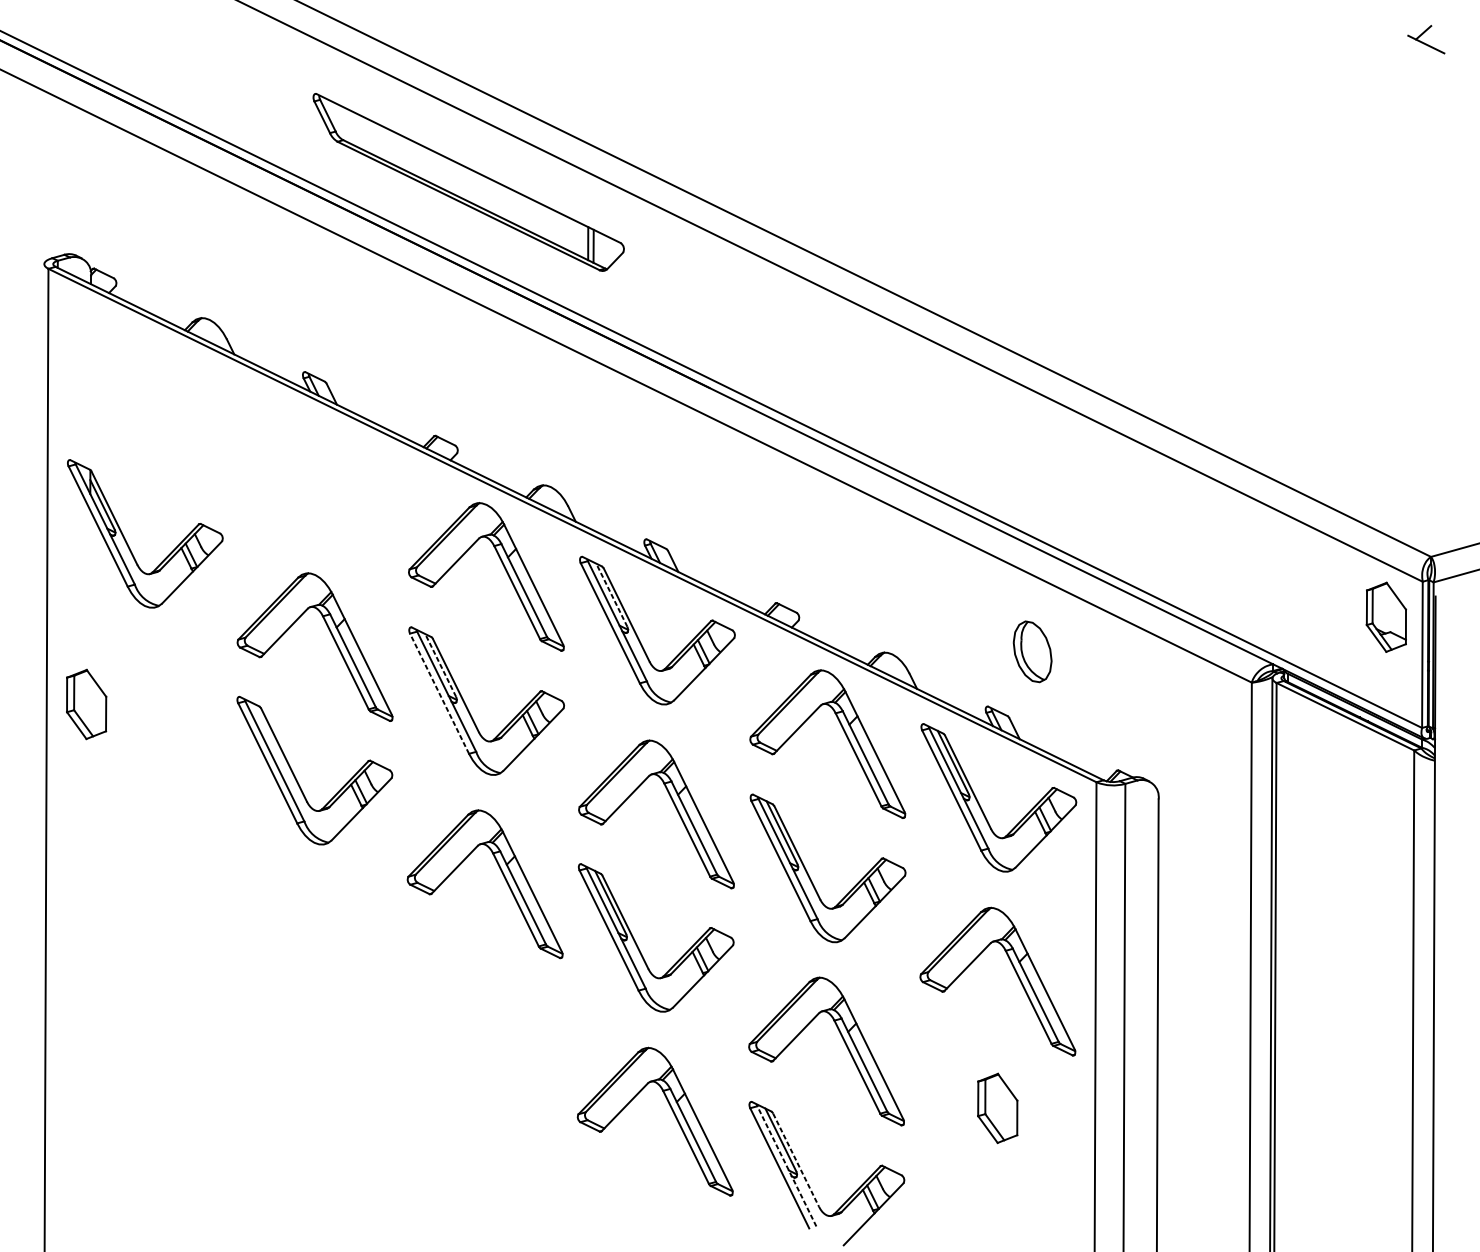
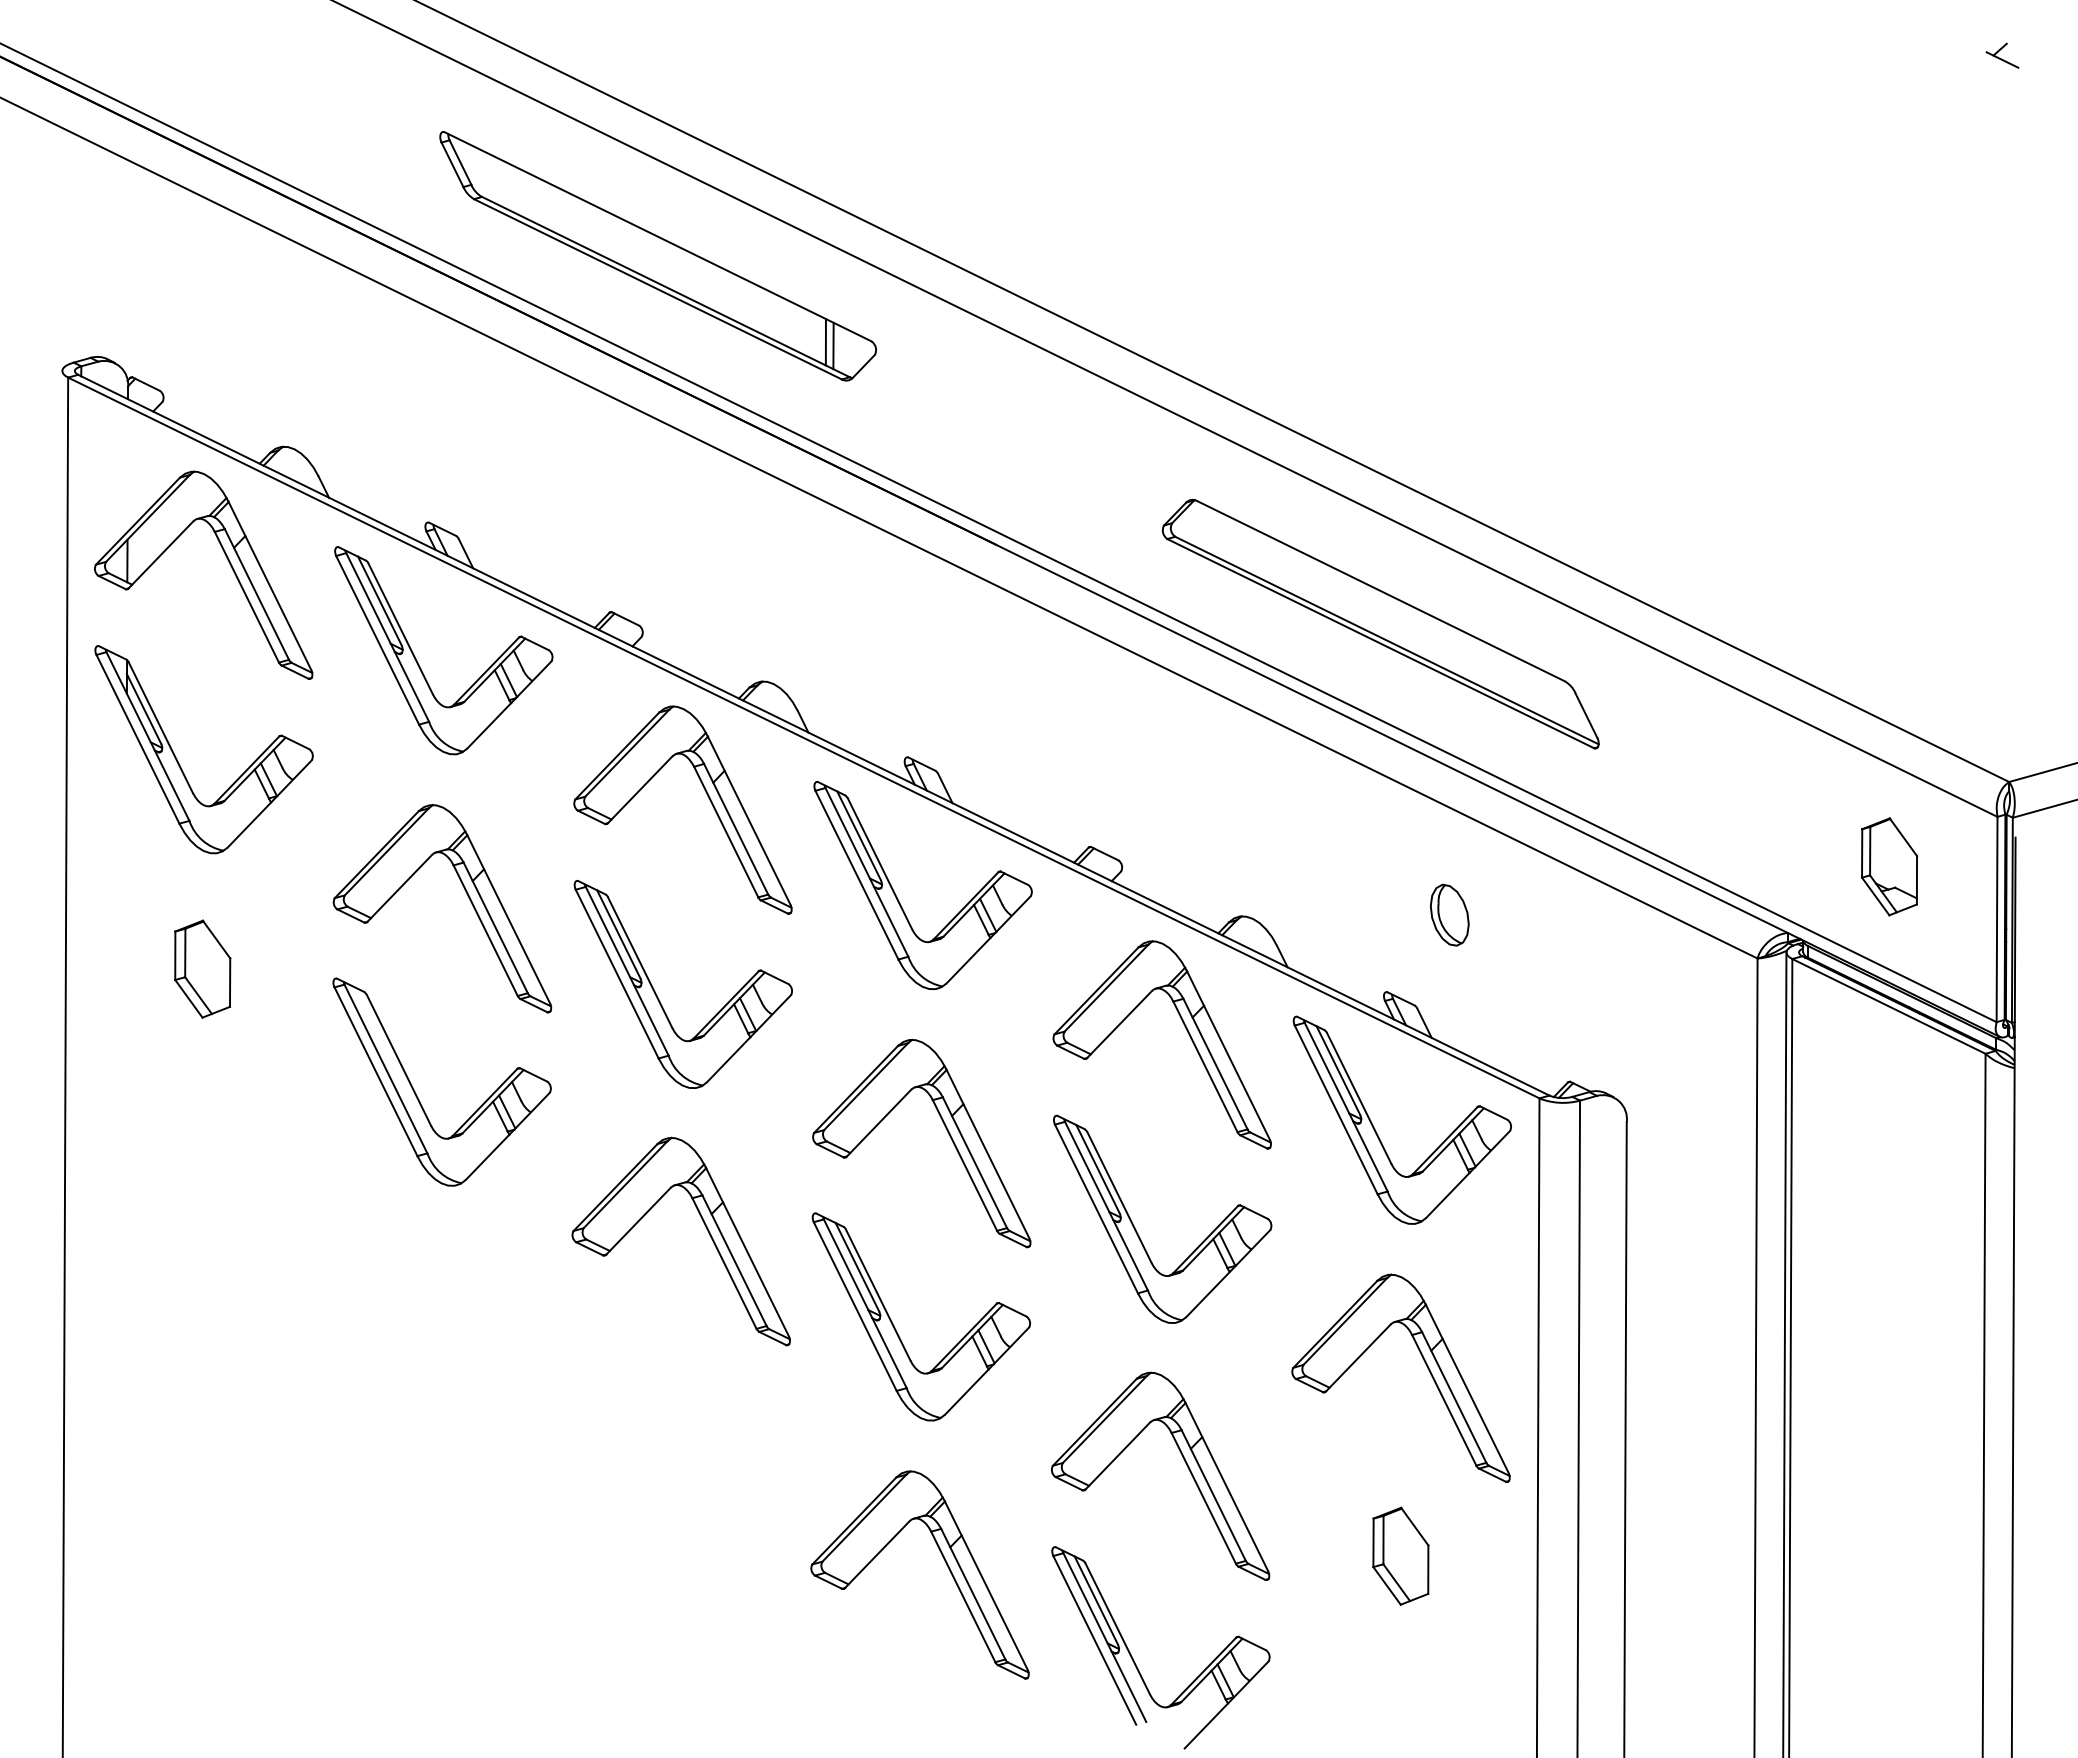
part: (1426, 39) -> (2002, 55), size x0.62
part: (162, 400) -> (228, 562), added
part: (983, 444) -> (1380, 624), added
part: (298, 471) -> (418, 662), added
line: (611, 595) -> (858, 835), dashed -> solid
part: (1386, 617) -> (1889, 866), moved
part: (1032, 651) -> (1449, 914), size x0.71
line: (440, 664) -> (618, 933), dashed -> solid
line: (439, 694) -> (617, 974), dashed -> solid
part: (86, 703) -> (202, 968), moved
line: (795, 1159) -> (1117, 1628), dashed -> solid
line: (786, 1166) -> (1104, 1637), dashed -> solid

